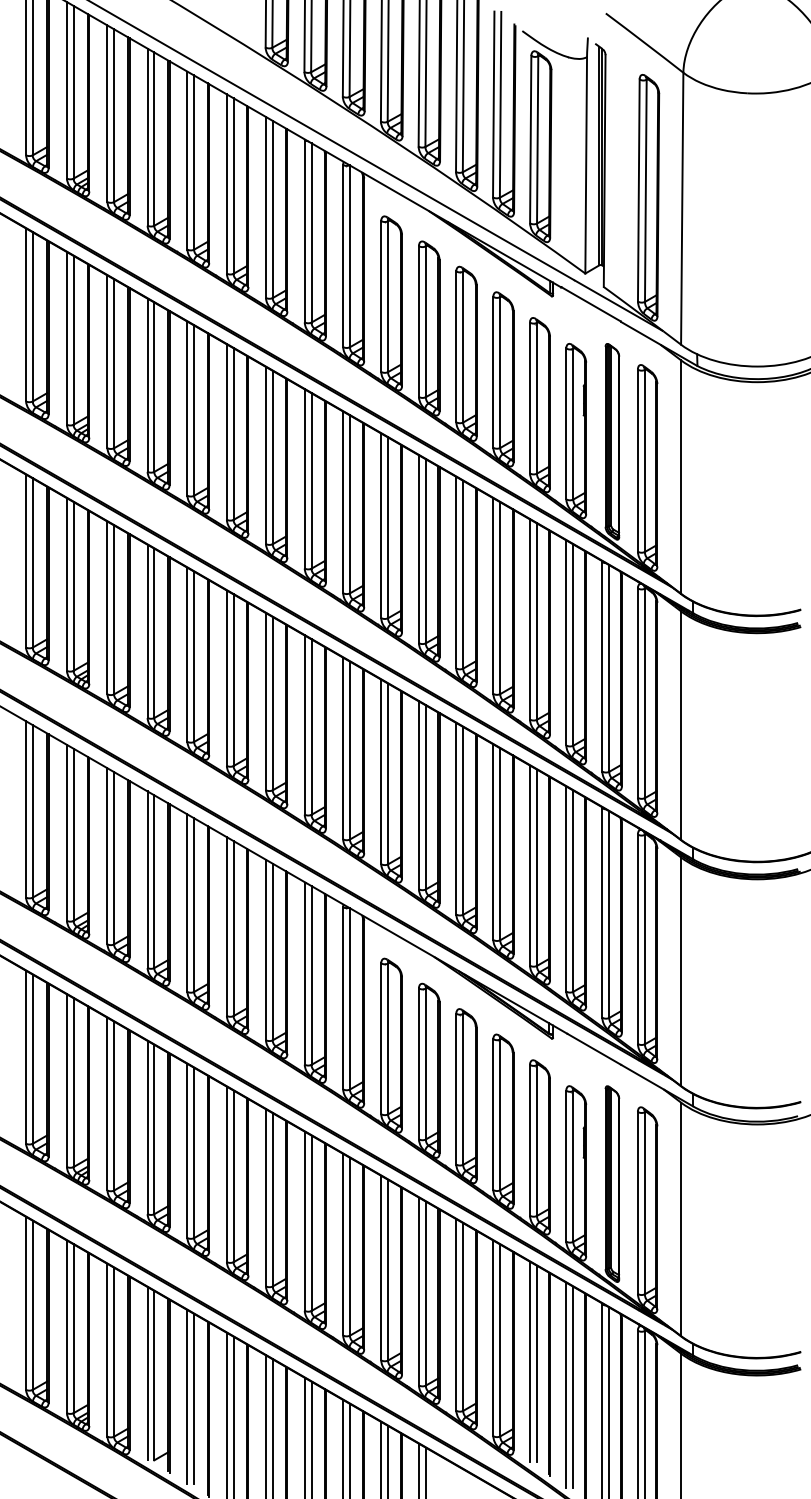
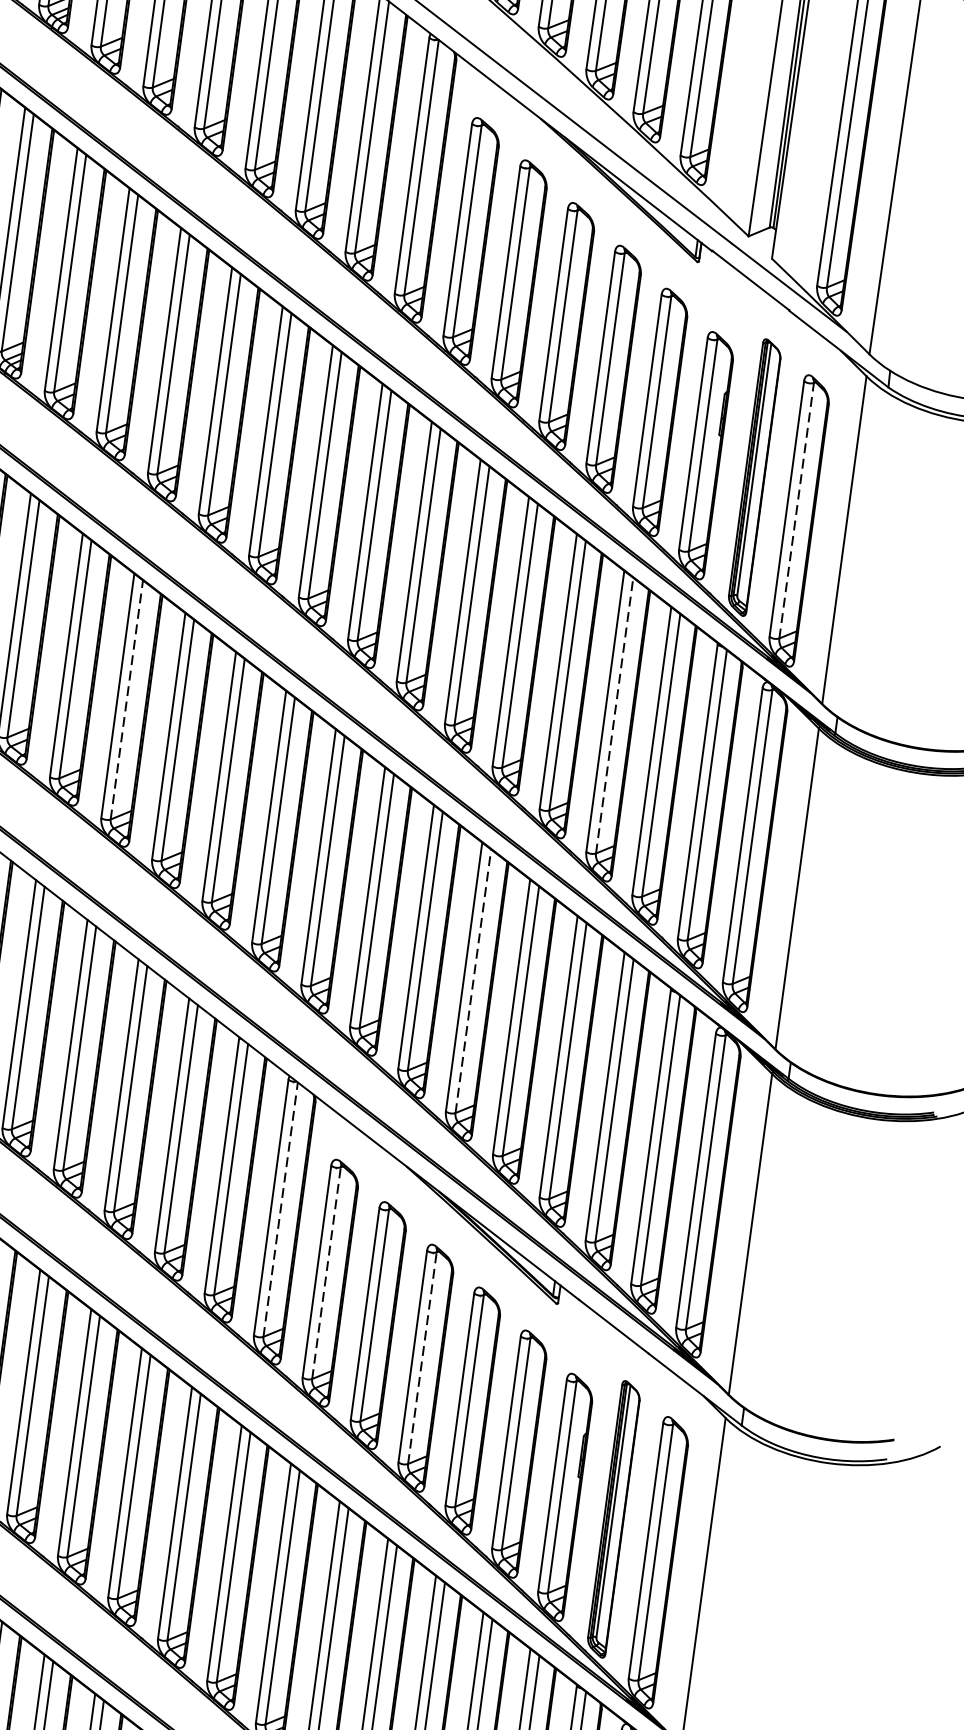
line: (644, 460) -> (796, 509), solid -> dashed
line: (536, 621) -> (614, 715), solid -> dashed
line: (194, 656) -> (127, 699), solid -> dashed
line: (463, 820) -> (473, 980), solid -> dashed
line: (349, 998) -> (280, 1209), solid -> dashed
line: (388, 1038) -> (327, 1272), solid -> dashed
line: (463, 1088) -> (422, 1356), solid -> dashed

